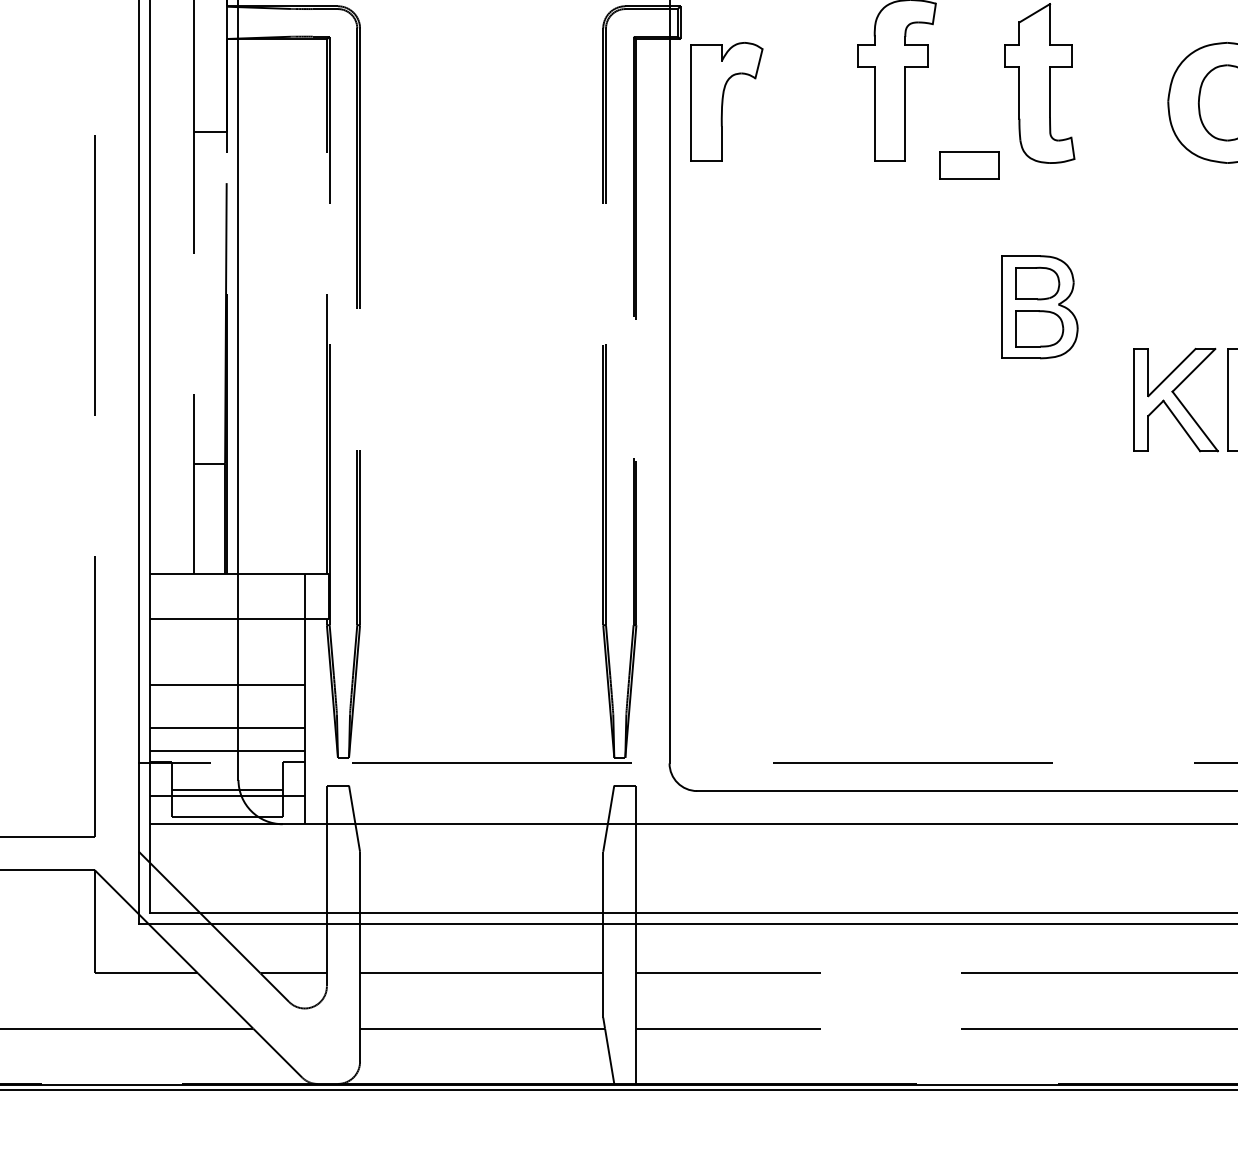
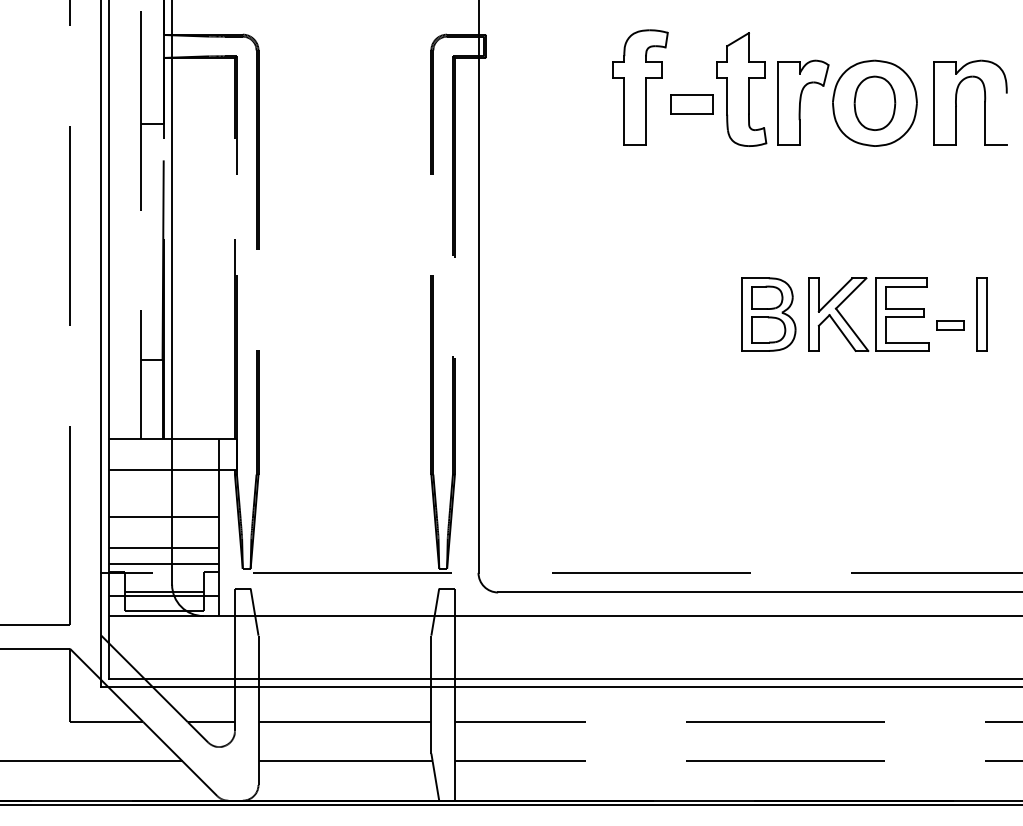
part: (727, 101) -> (803, 102), moved
part: (969, 164) -> (691, 104), moved
part: (1039, 307) -> (768, 314), moved

